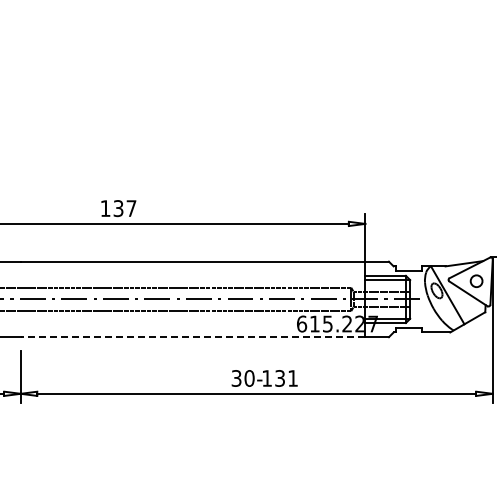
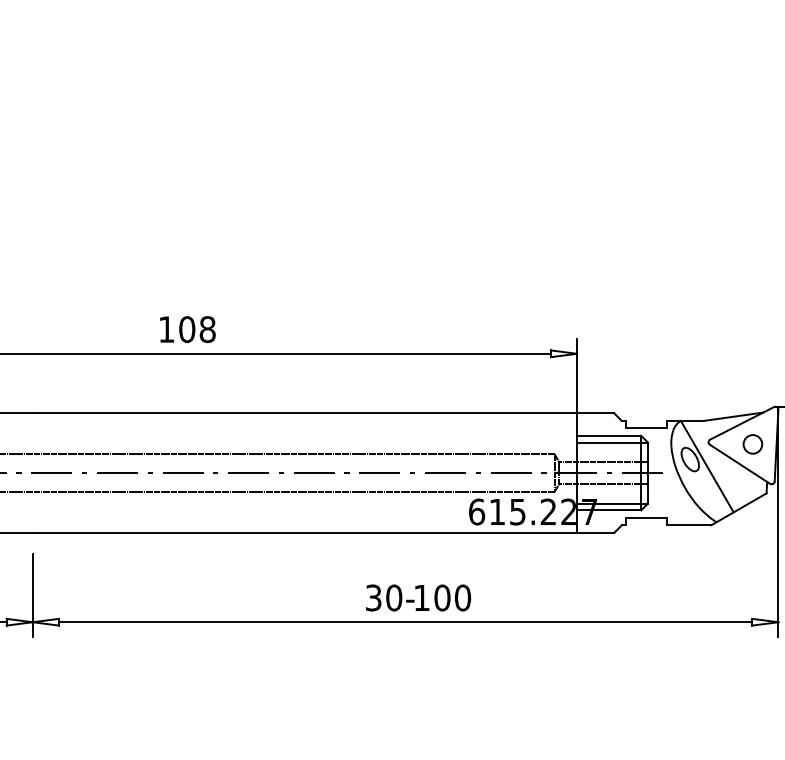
text: (124, 208) -> (196, 329), 137 -> 108
line: (192, 337) -> (304, 533), dashed -> solid
text: (286, 378) -> (452, 598), 131 -> 100

